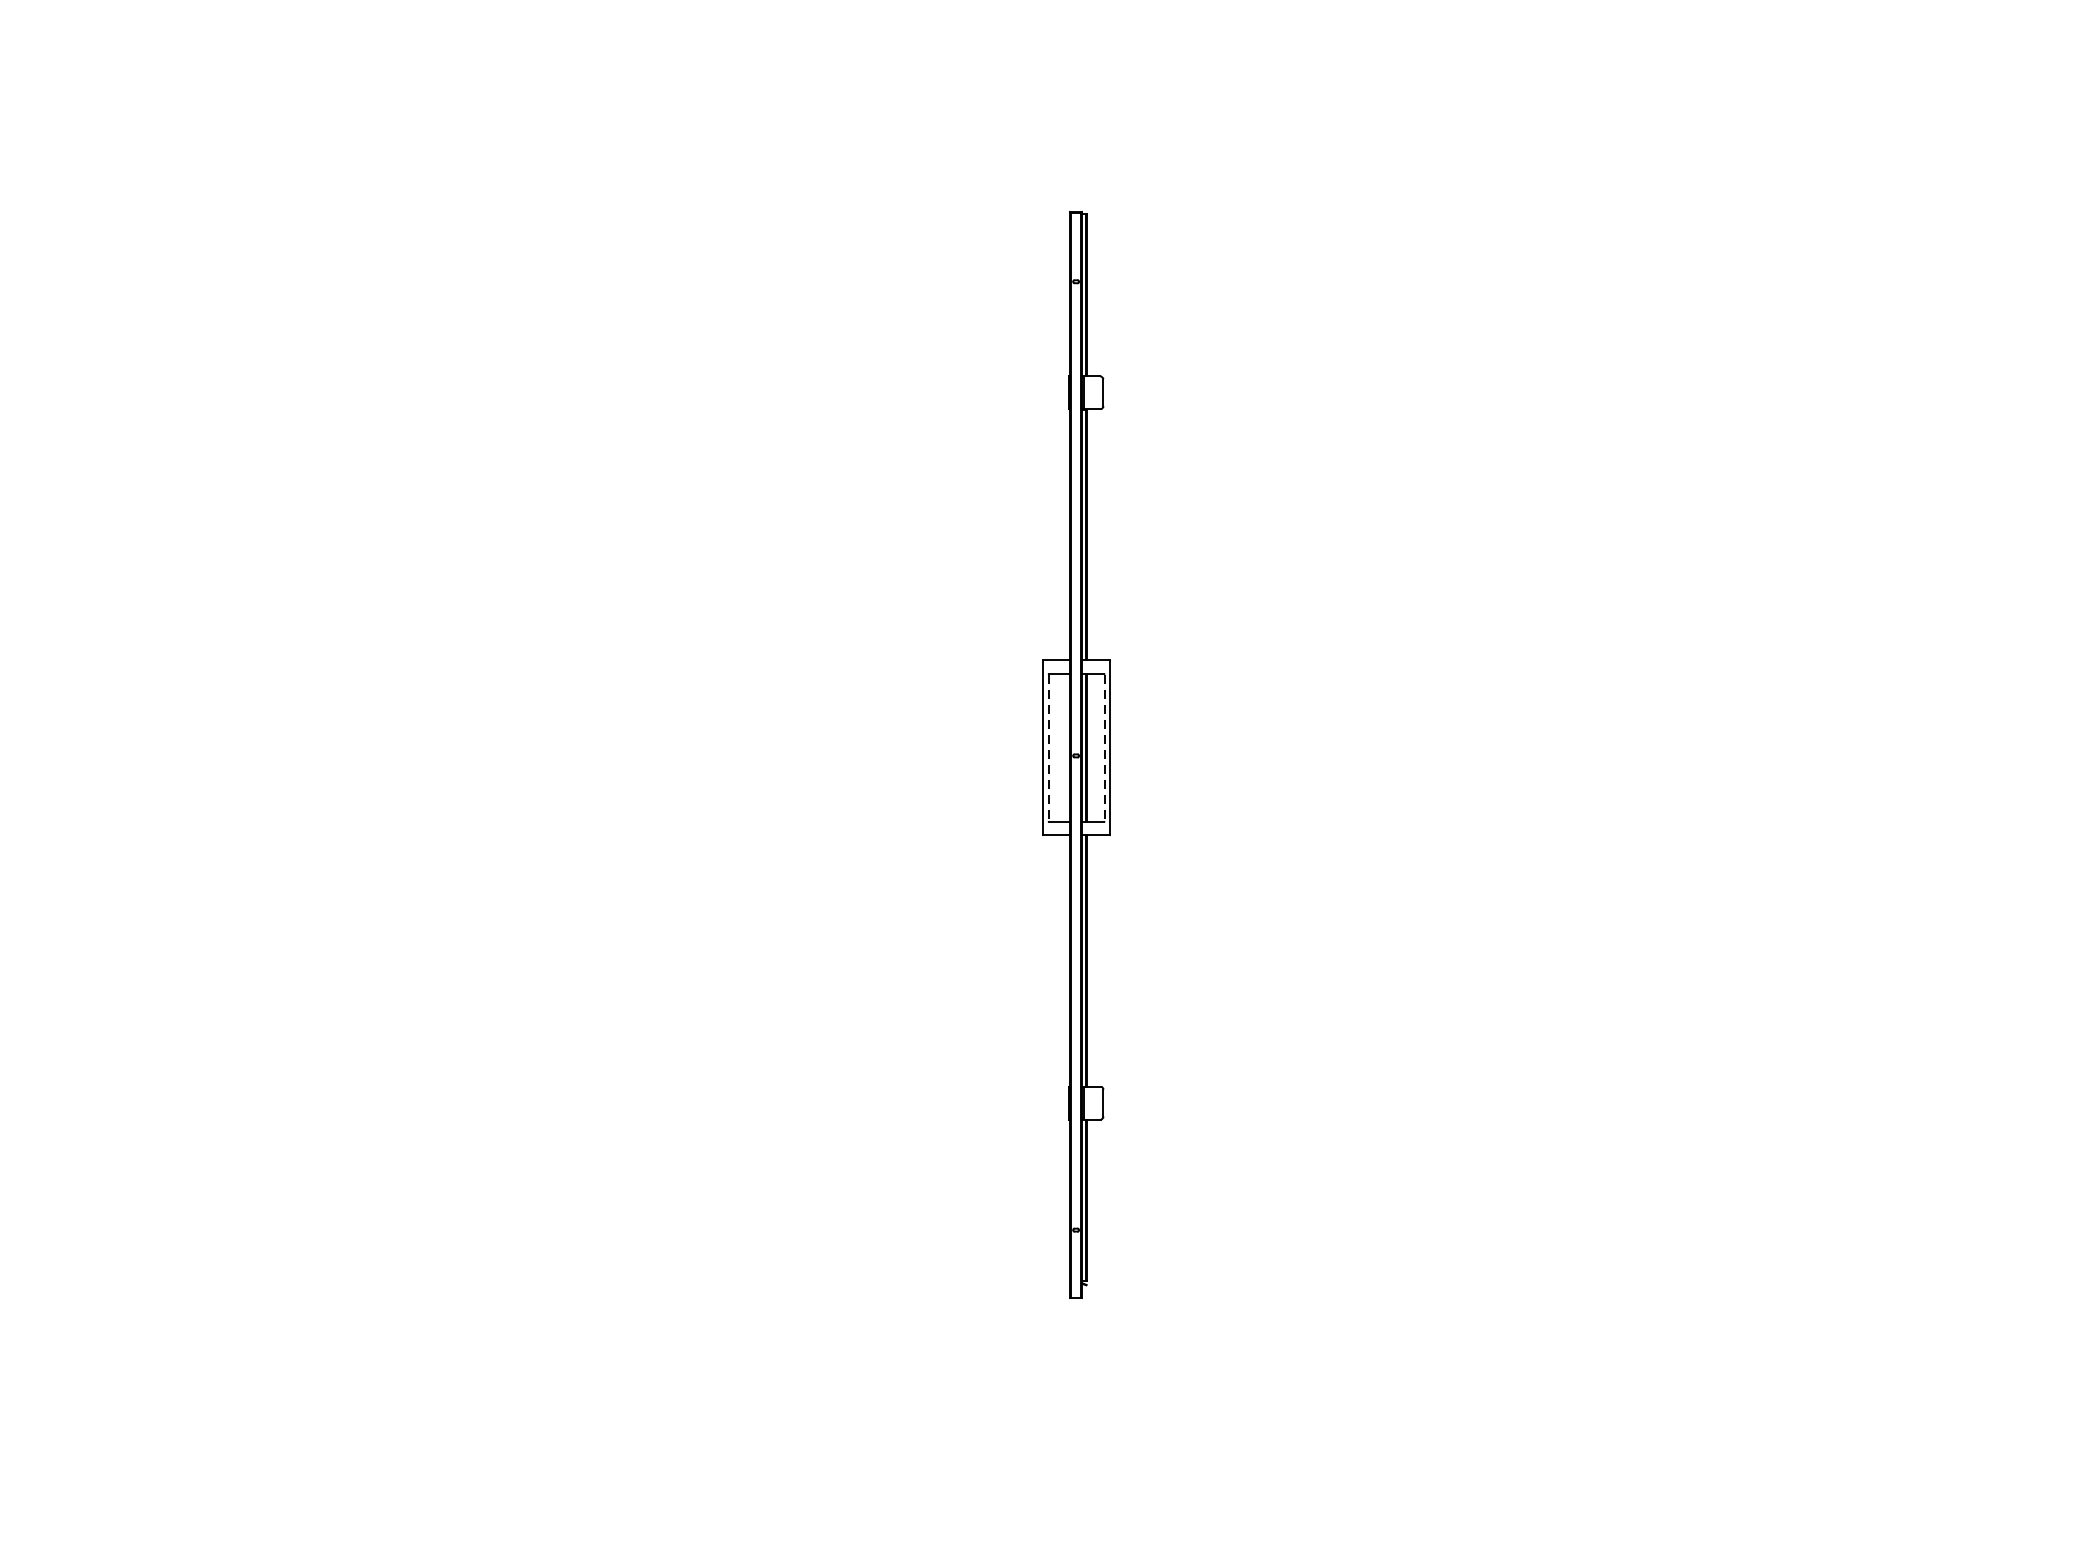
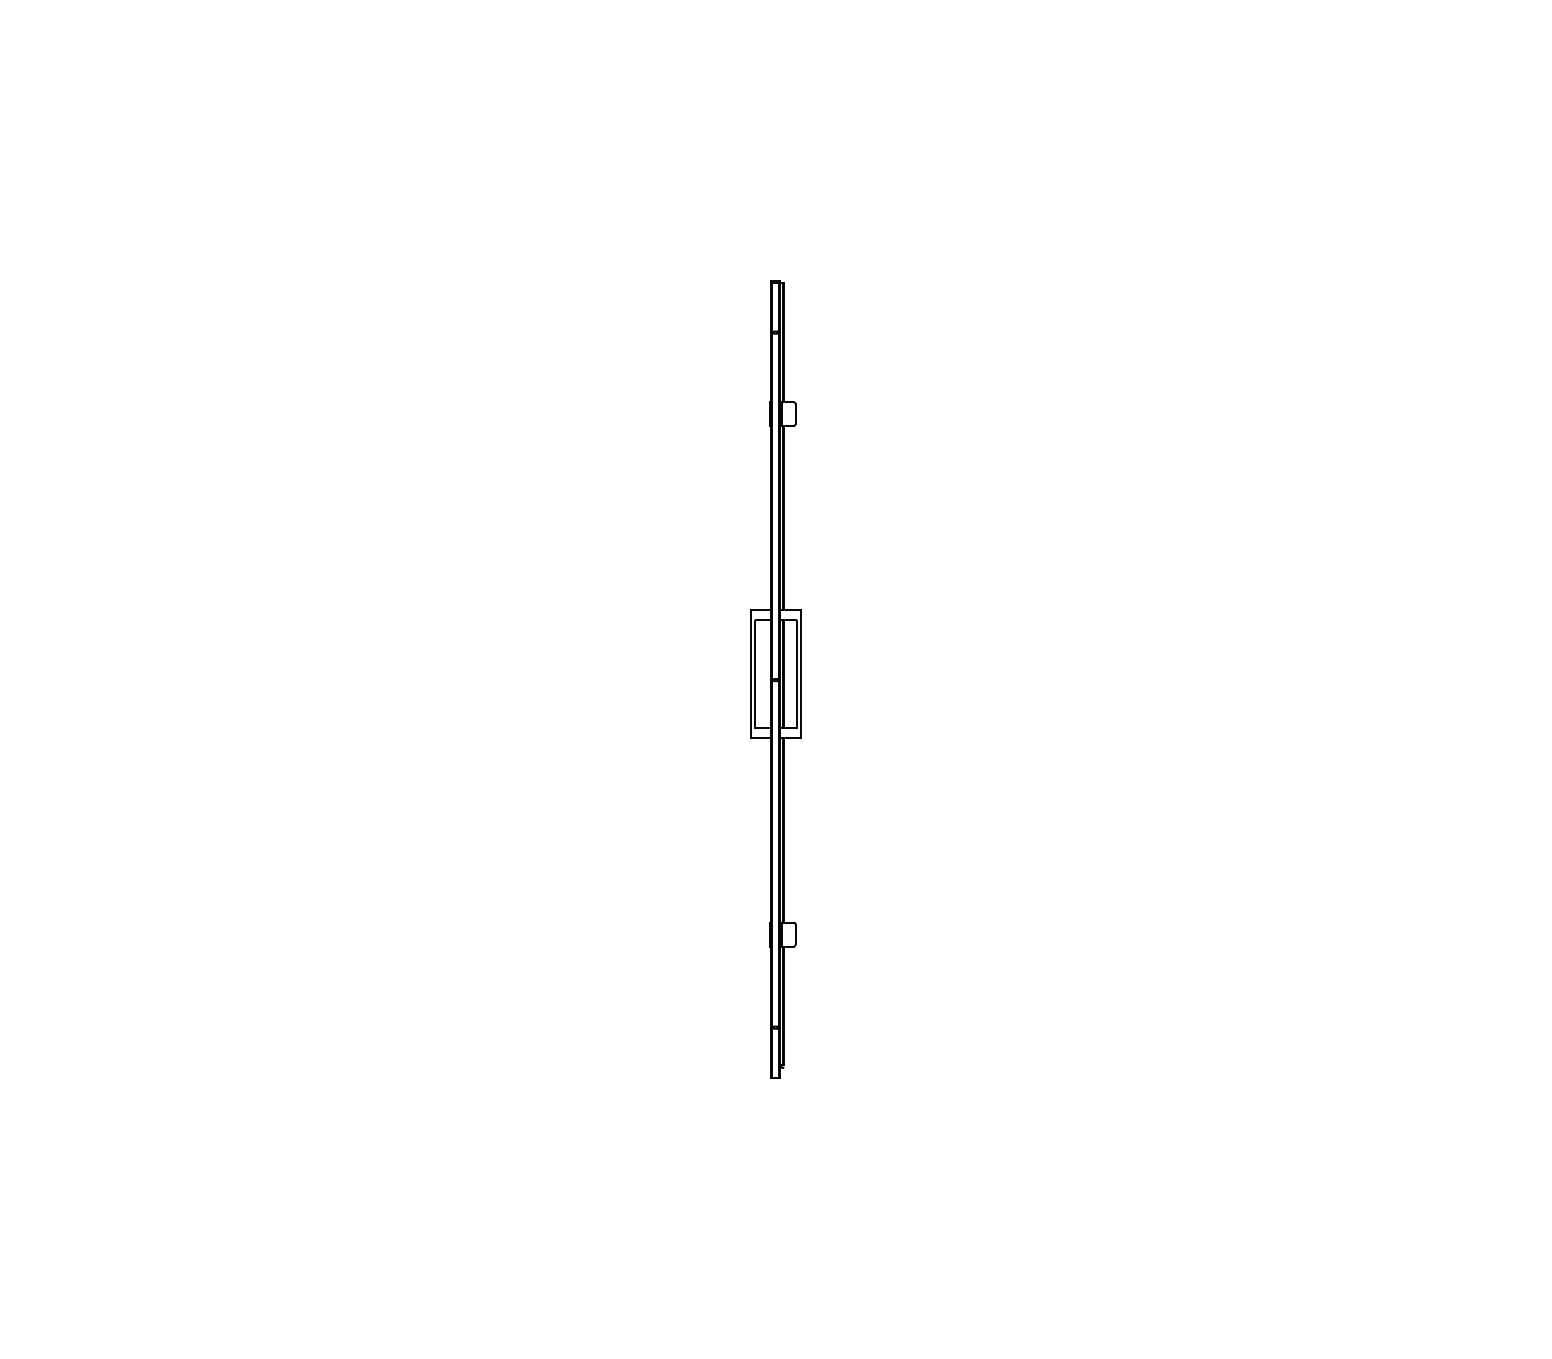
line: (1048, 748) -> (755, 674), dashed -> solid
line: (1104, 748) -> (796, 674), dashed -> solid

